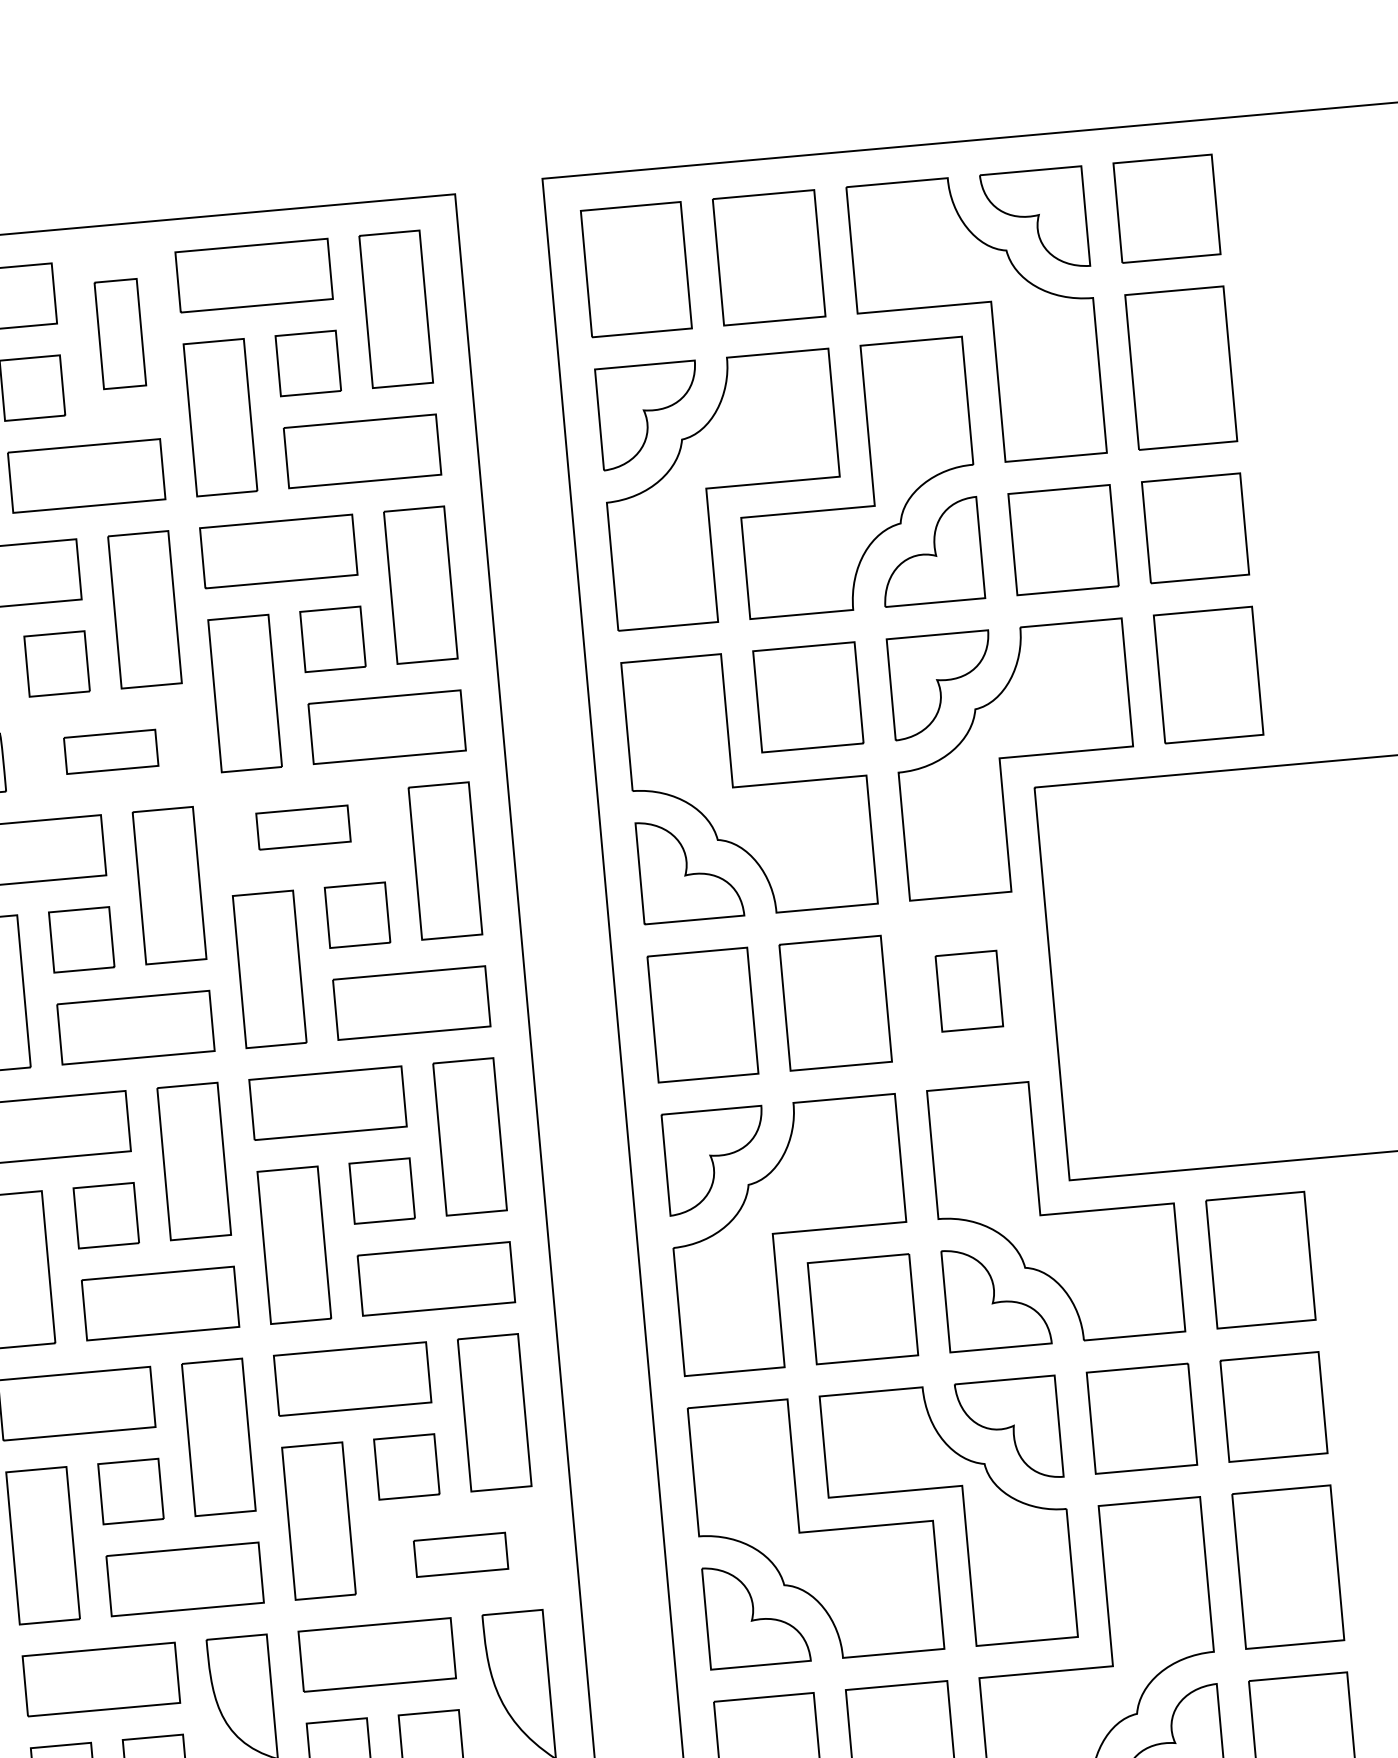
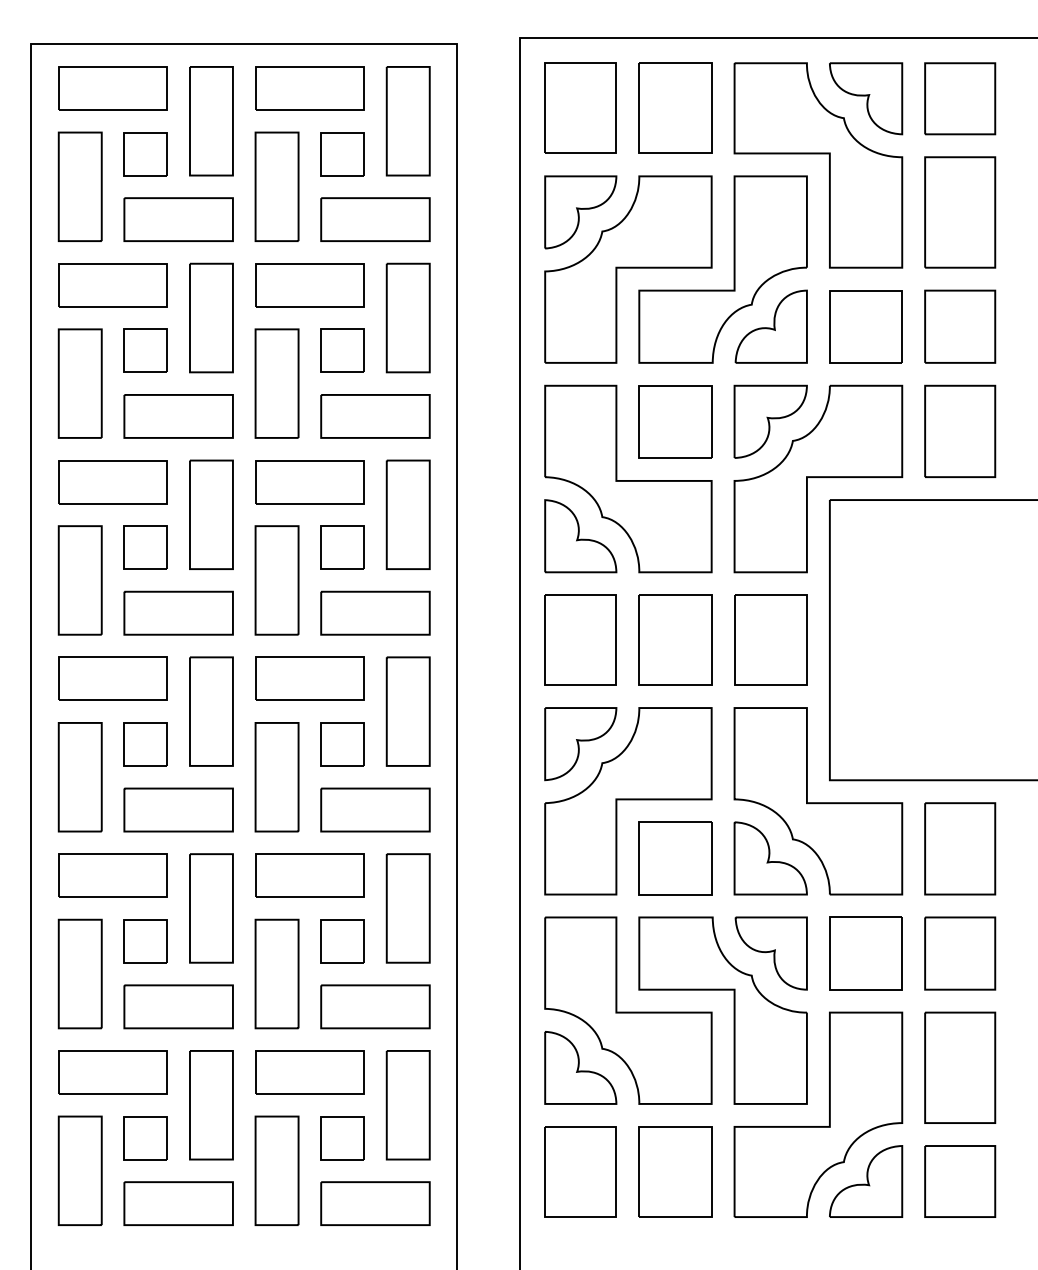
part: (120, 334) -> (211, 121), size x1.43
part: (111, 751) -> (178, 416), size x1.67
part: (302, 828) -> (309, 482), size x1.67
part: (968, 990) -> (770, 639), size x1.67
part: (461, 1554) -> (375, 1006), size x1.67

